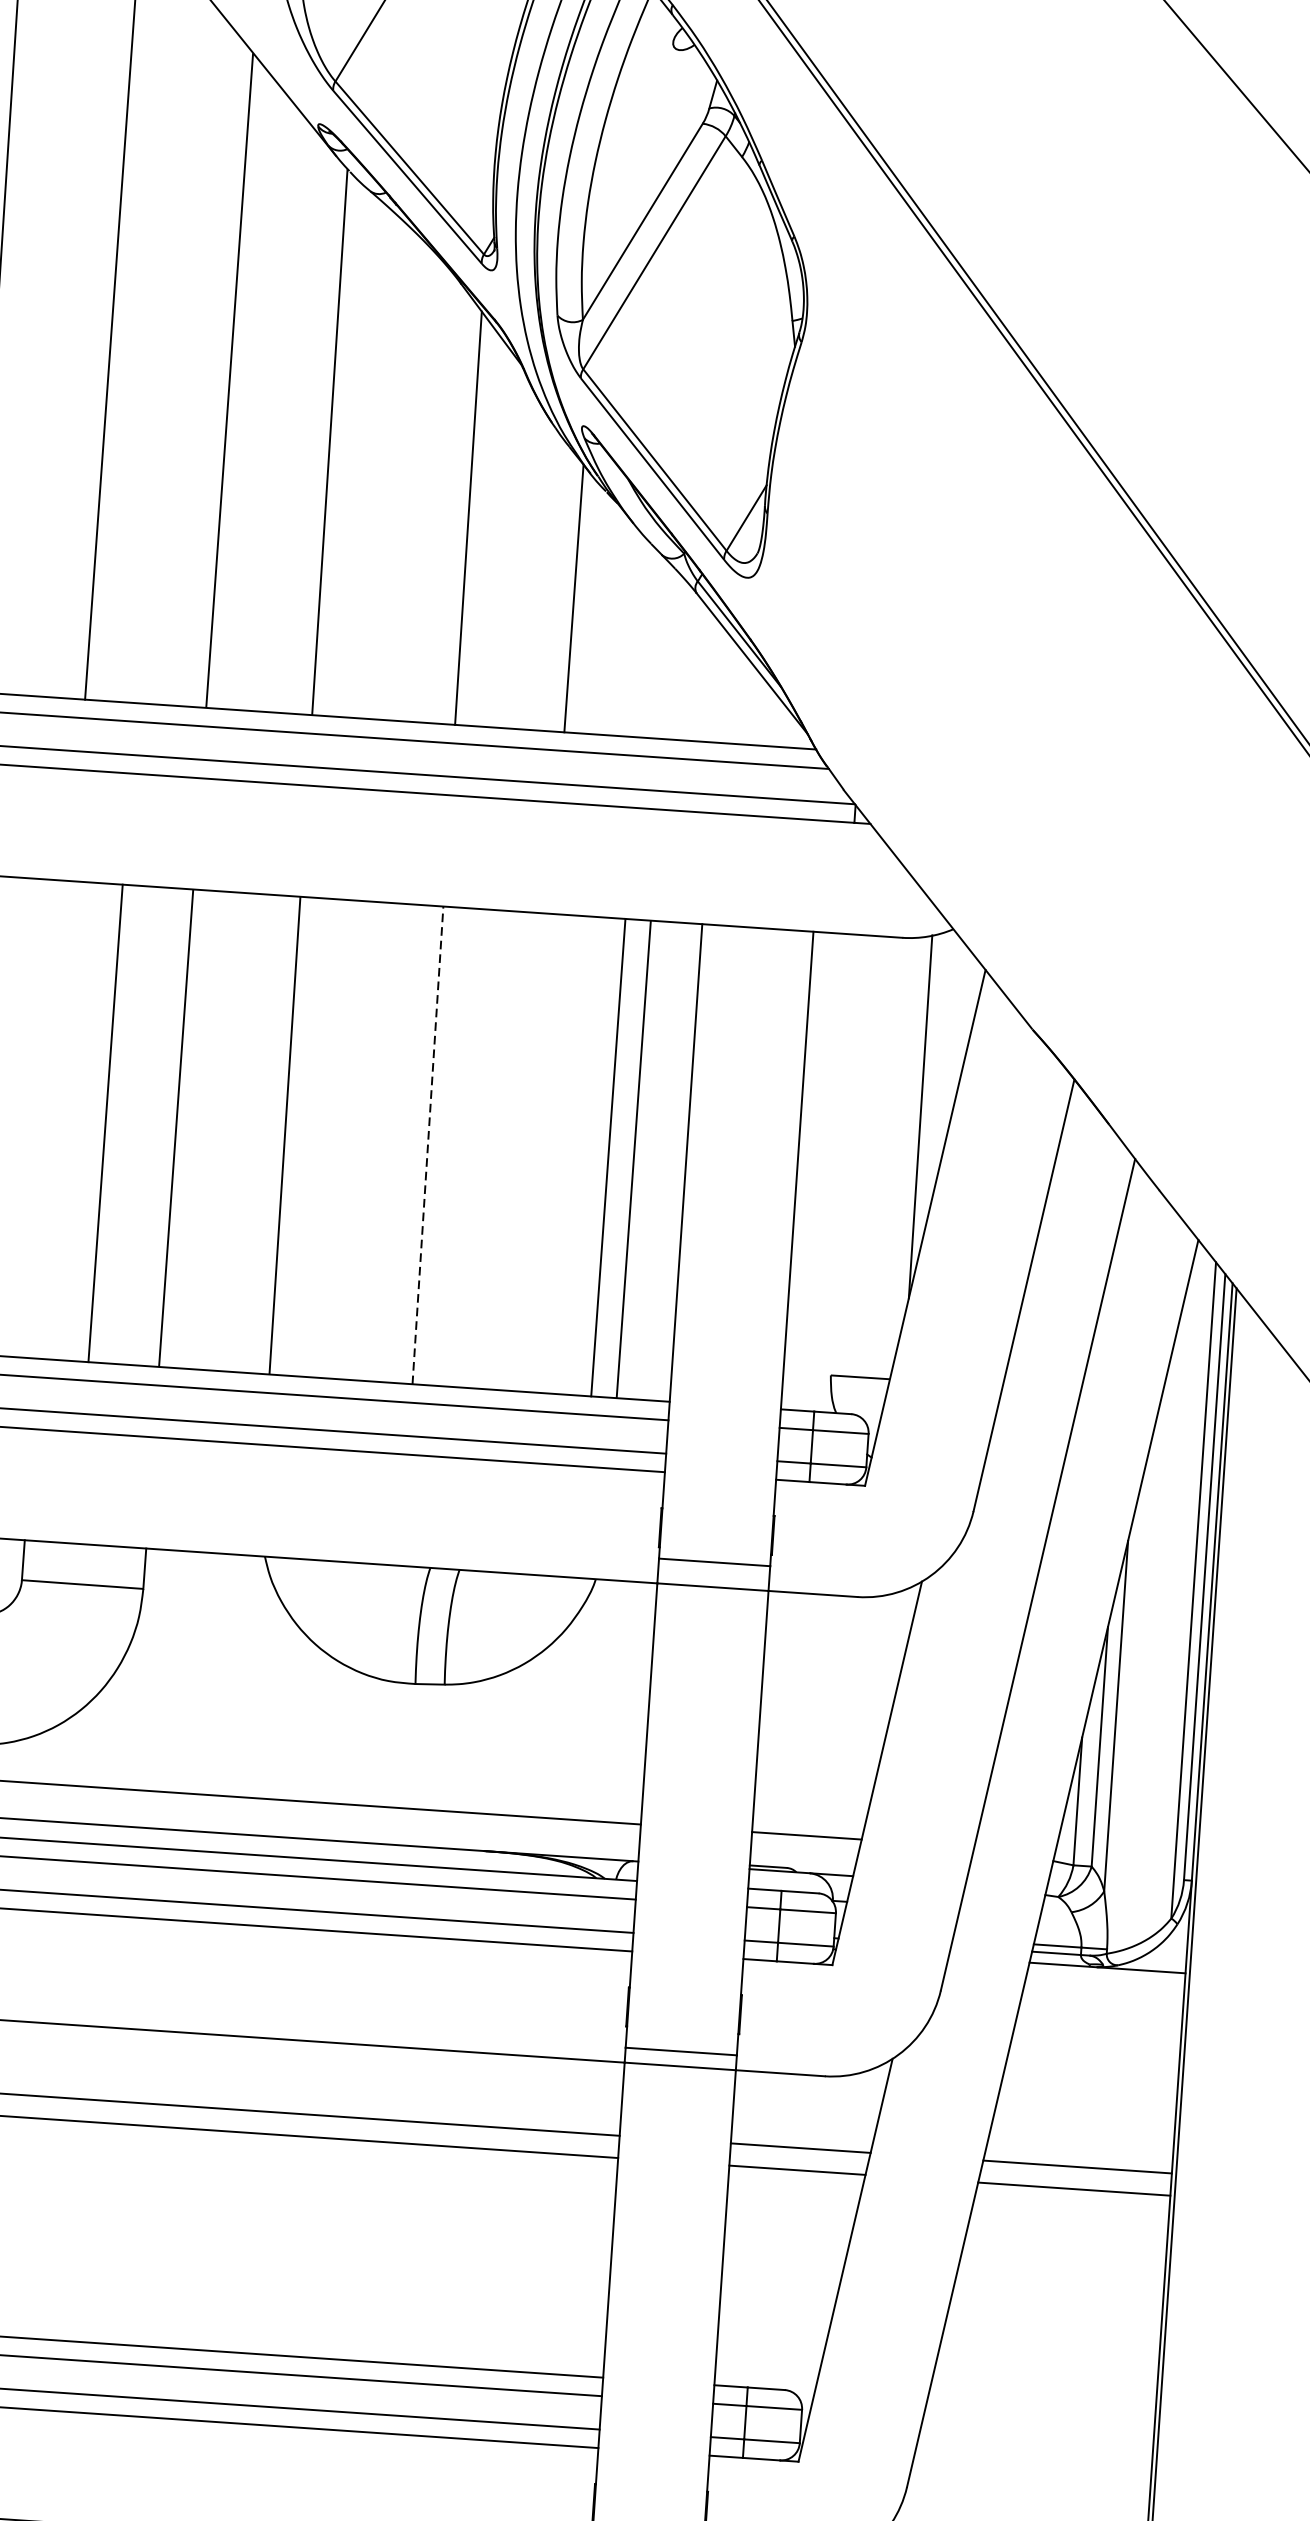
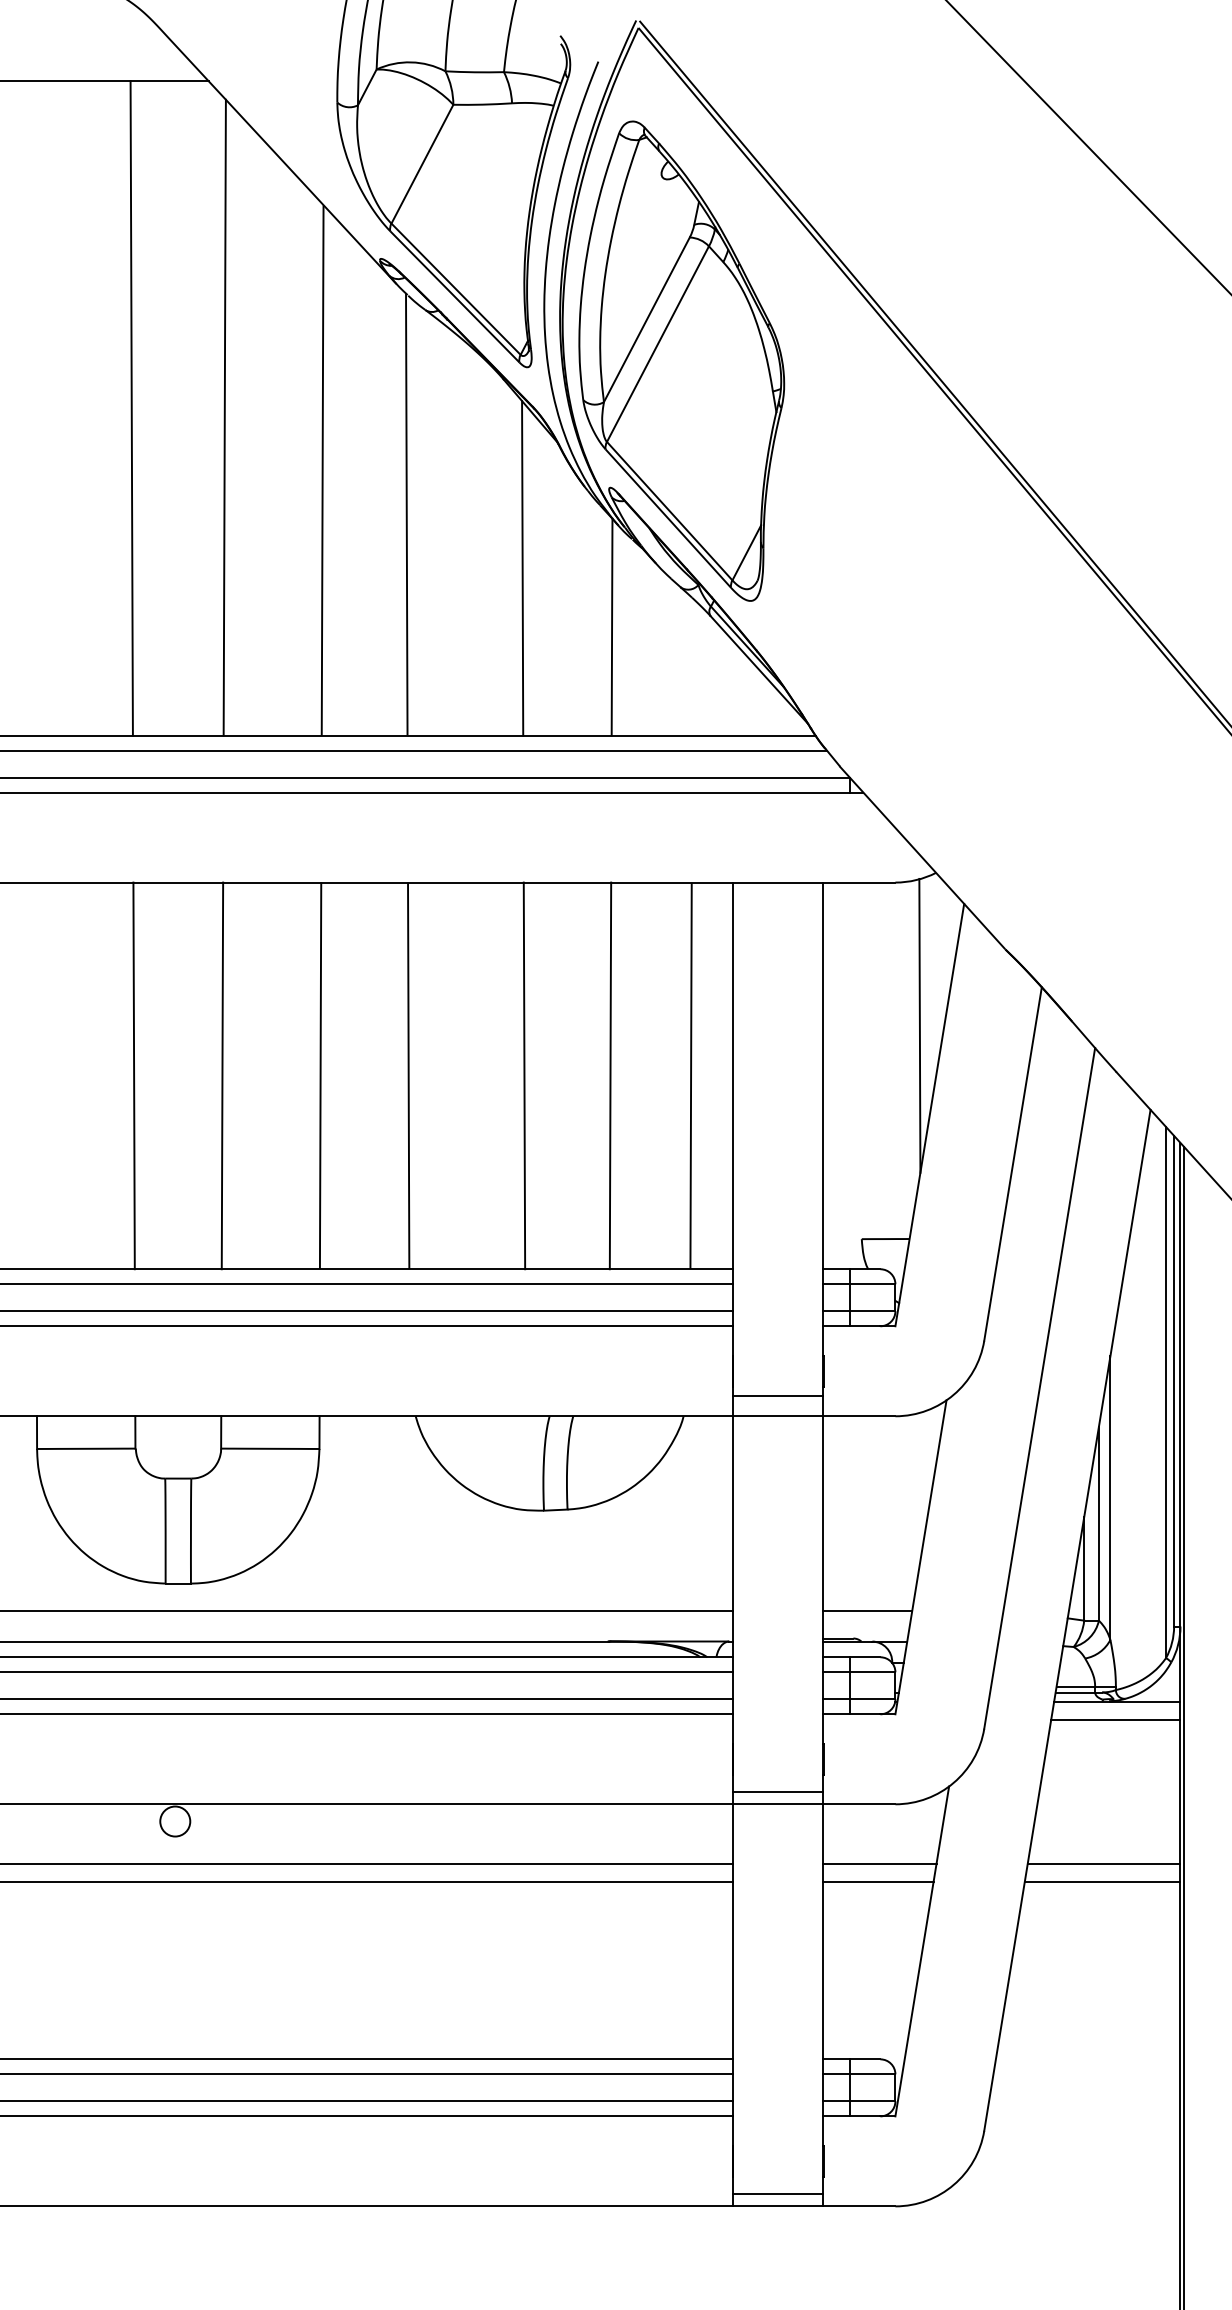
line: (105, 1122) -> (222, 1075), moved
line: (428, 1144) -> (524, 1075), dashed -> solid
line: (608, 1157) -> (610, 1075), moved
line: (1103, 1990) -> (1115, 1719), added

